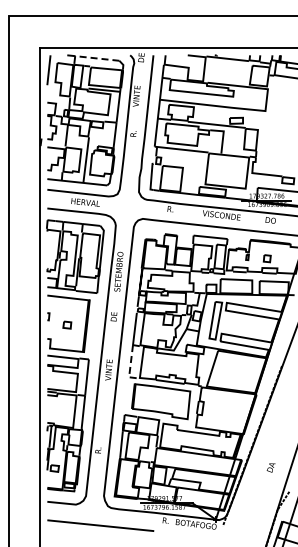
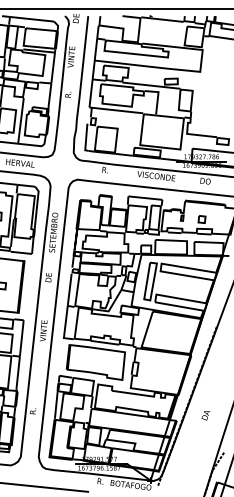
line: (96, 58) -> (31, 19), dashed -> solid
line: (130, 366) -> (65, 327), dashed -> solid
text: (270, 467) -> (205, 415), moved

